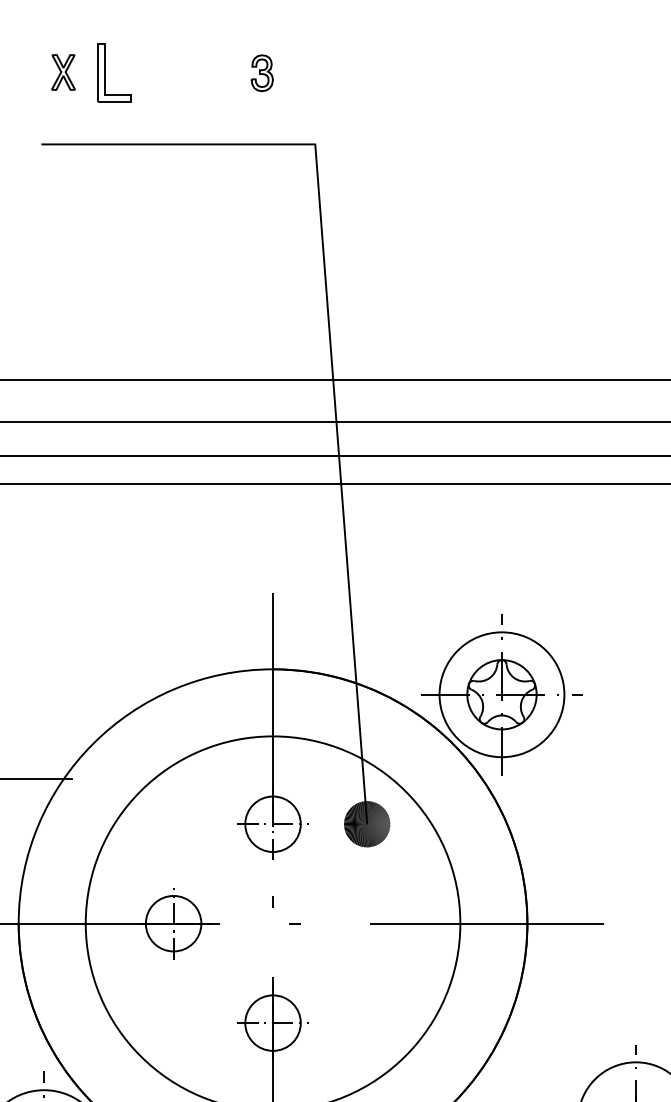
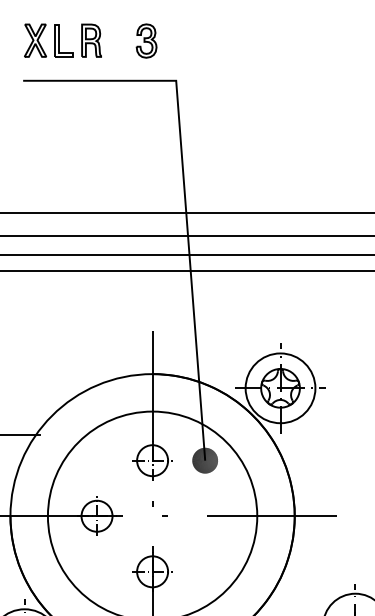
part: (63, 72) -> (35, 40), size x1.67
part: (163, 72) -> (91, 40), added
part: (262, 72) -> (146, 40), size x1.67

